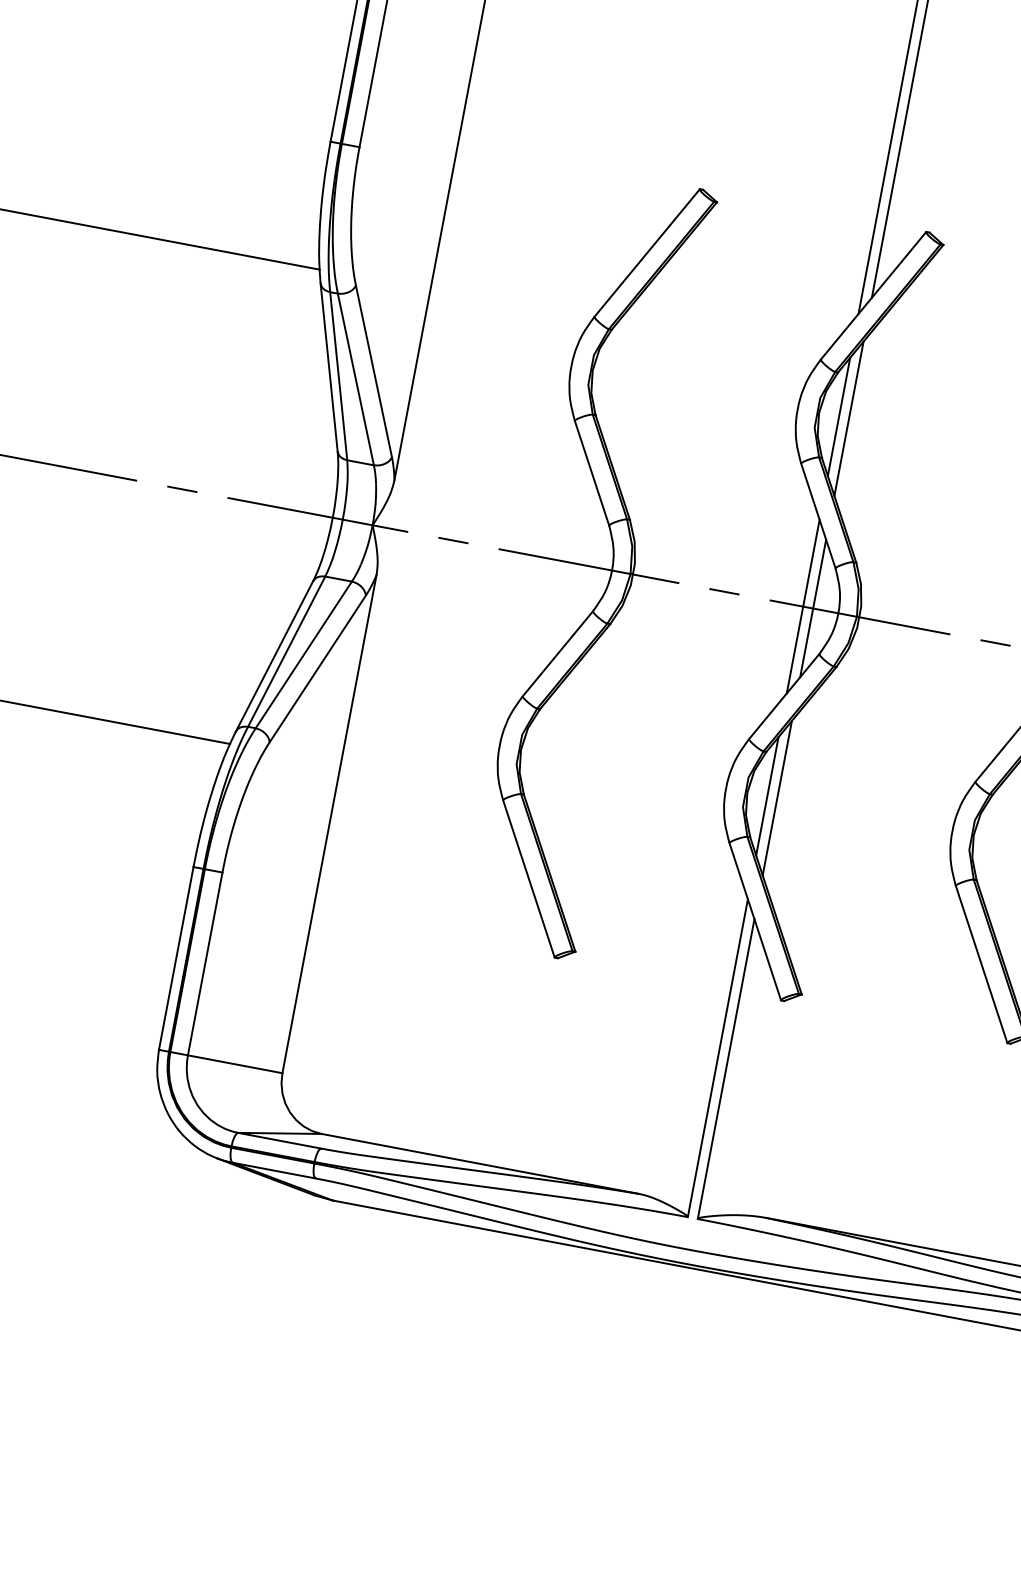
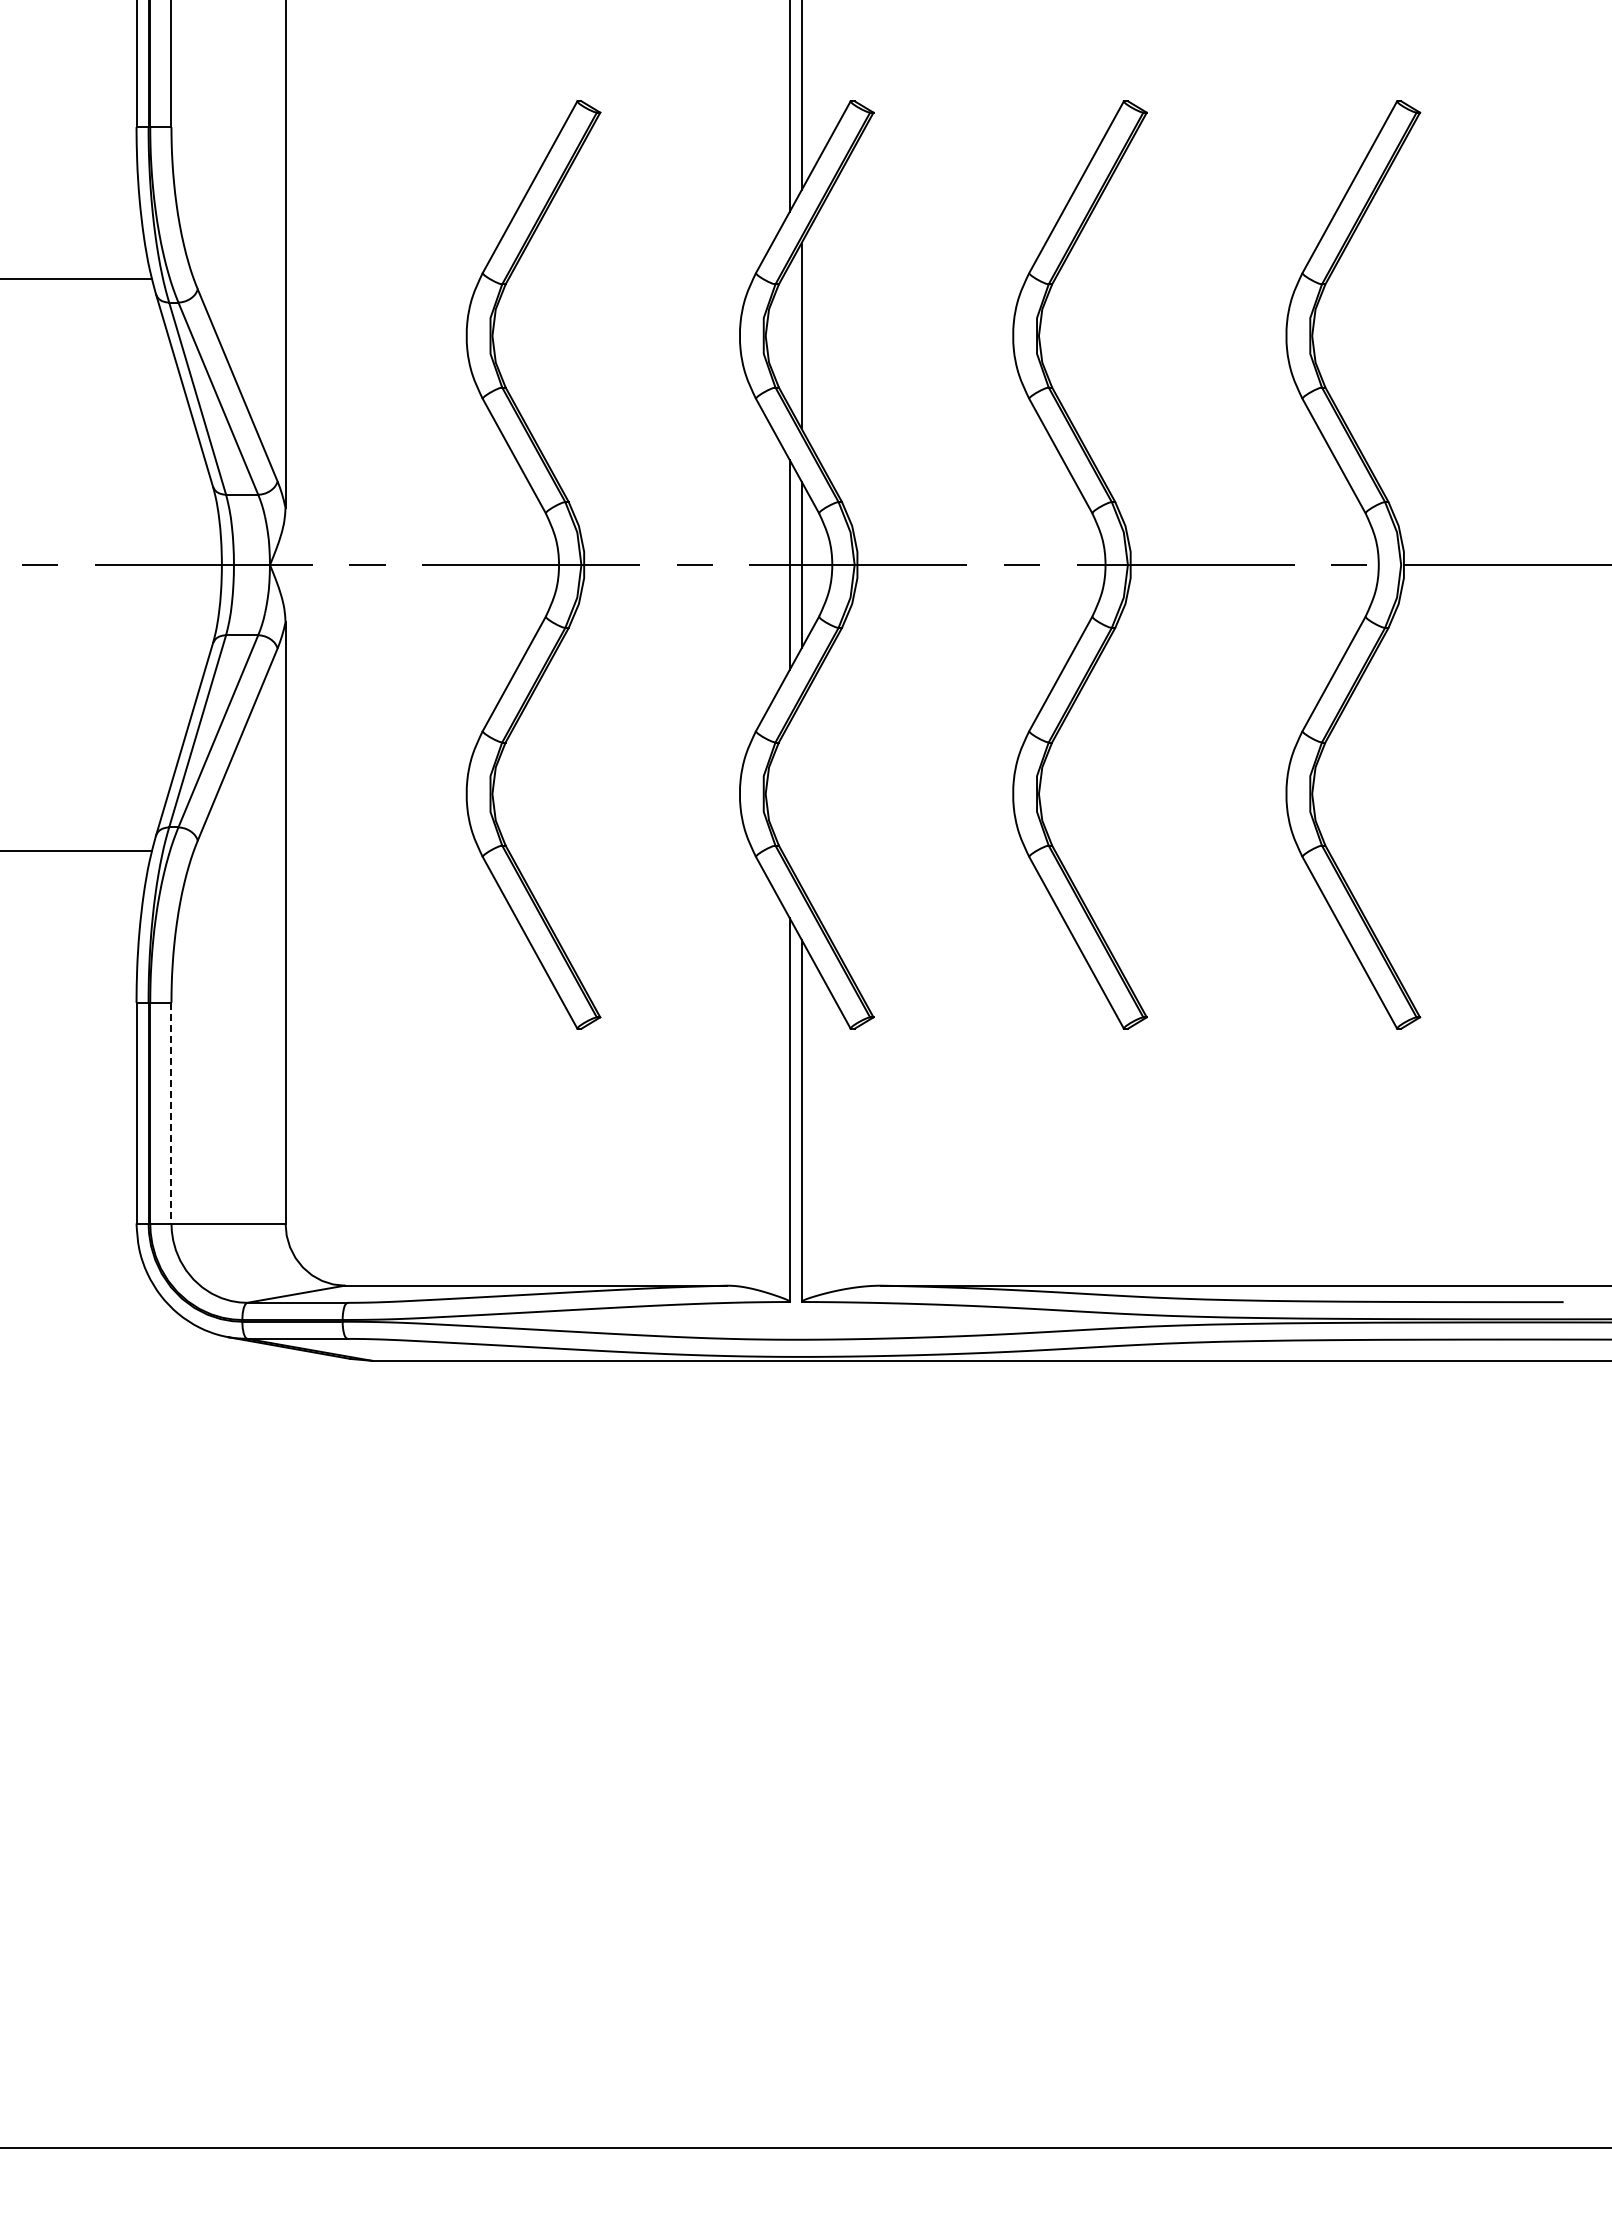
line: (838, 416) -> (789, 335), removed
line: (767, 795) -> (789, 793), removed
line: (777, 797) -> (801, 793), removed
line: (205, 964) -> (171, 1113), solid -> dashed

